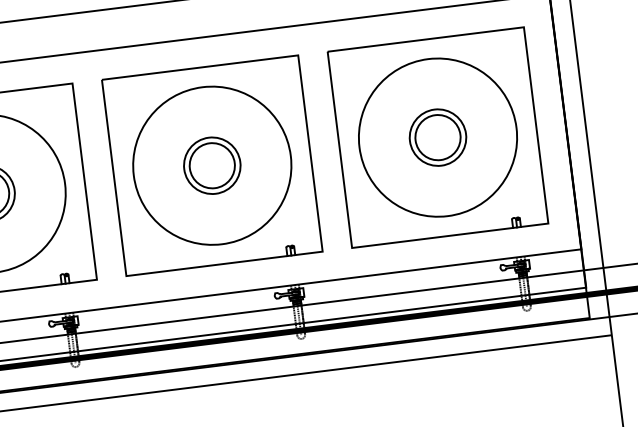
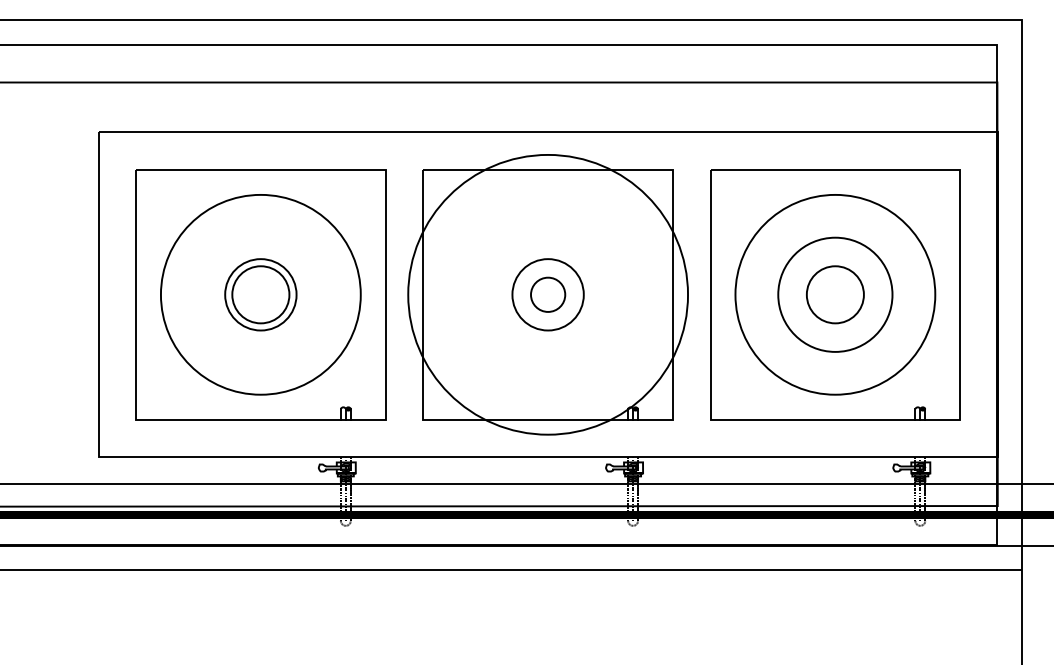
circle: (438, 137) -> (835, 294), size x1.6
circle: (211, 165) -> (547, 294), size x0.6
circle: (212, 165) -> (548, 294), size x1.4

